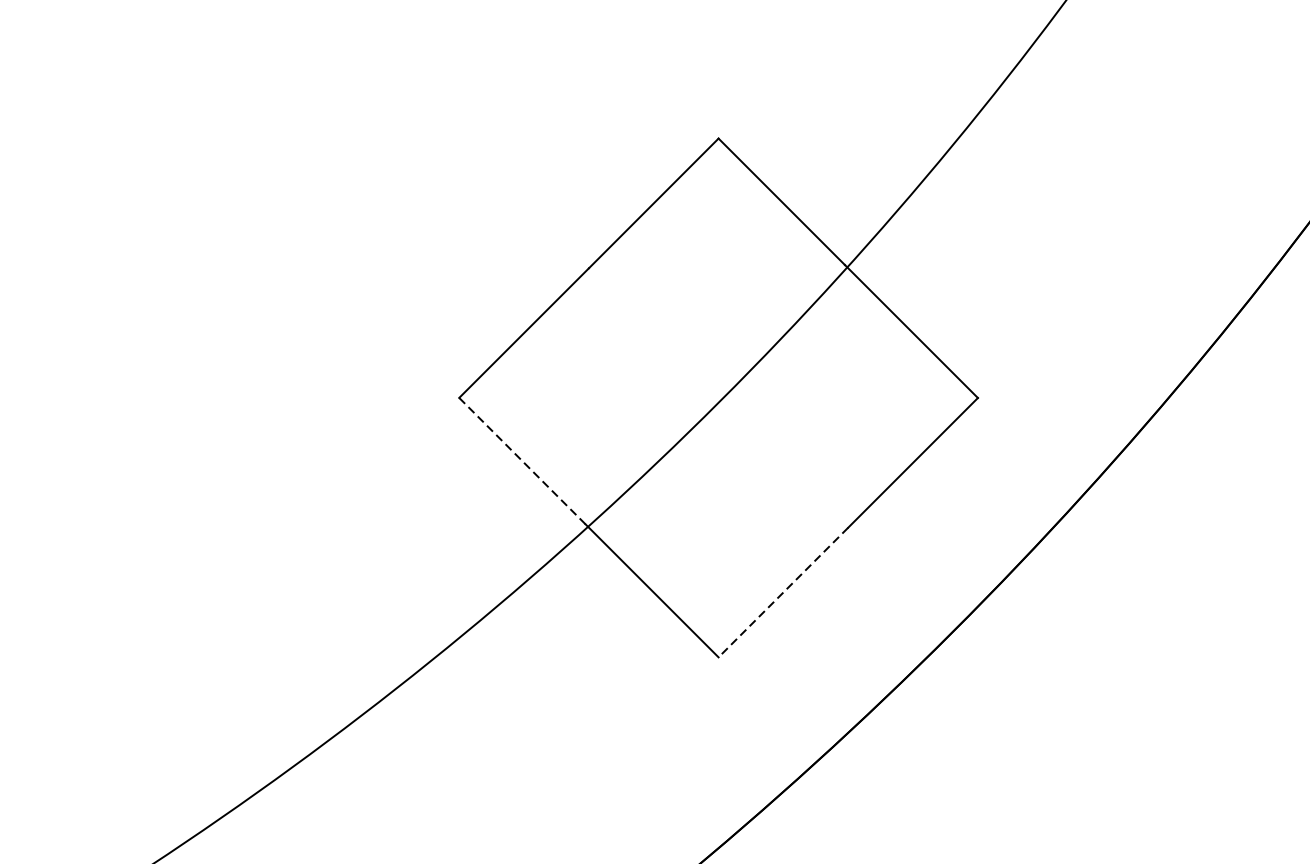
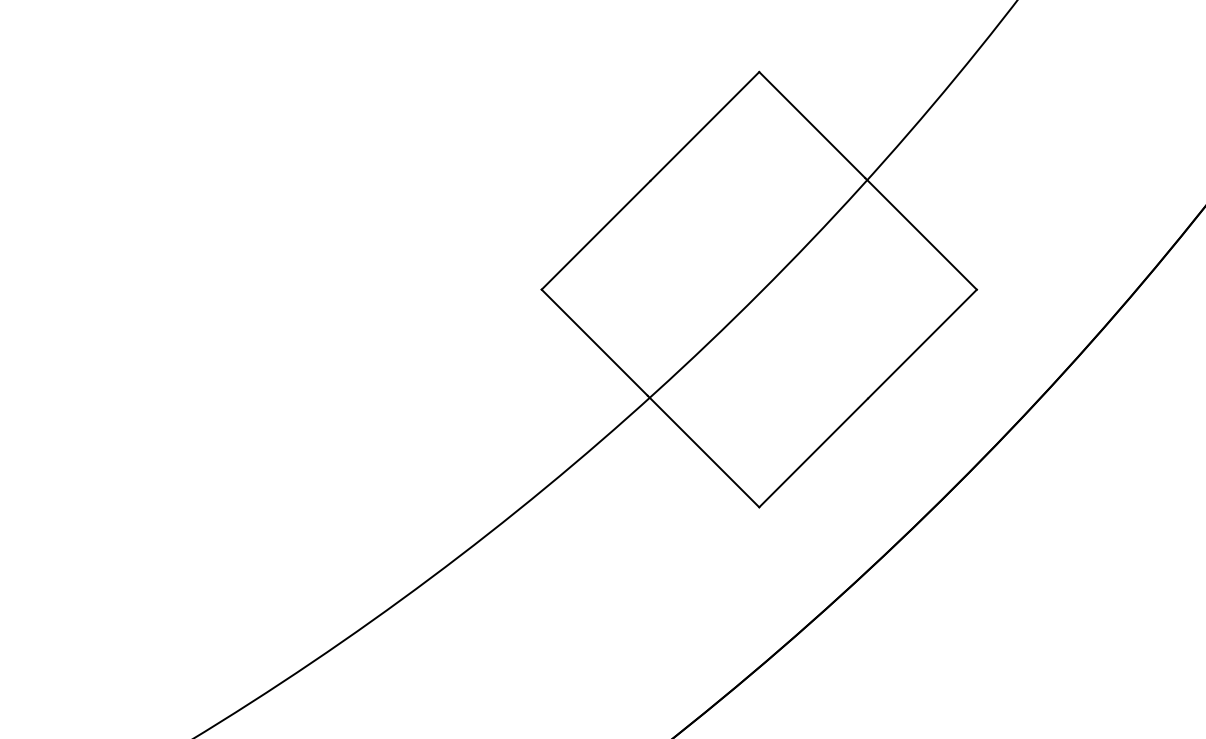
line: (522, 460) -> (594, 342), dashed -> solid
line: (783, 592) -> (813, 452), dashed -> solid

